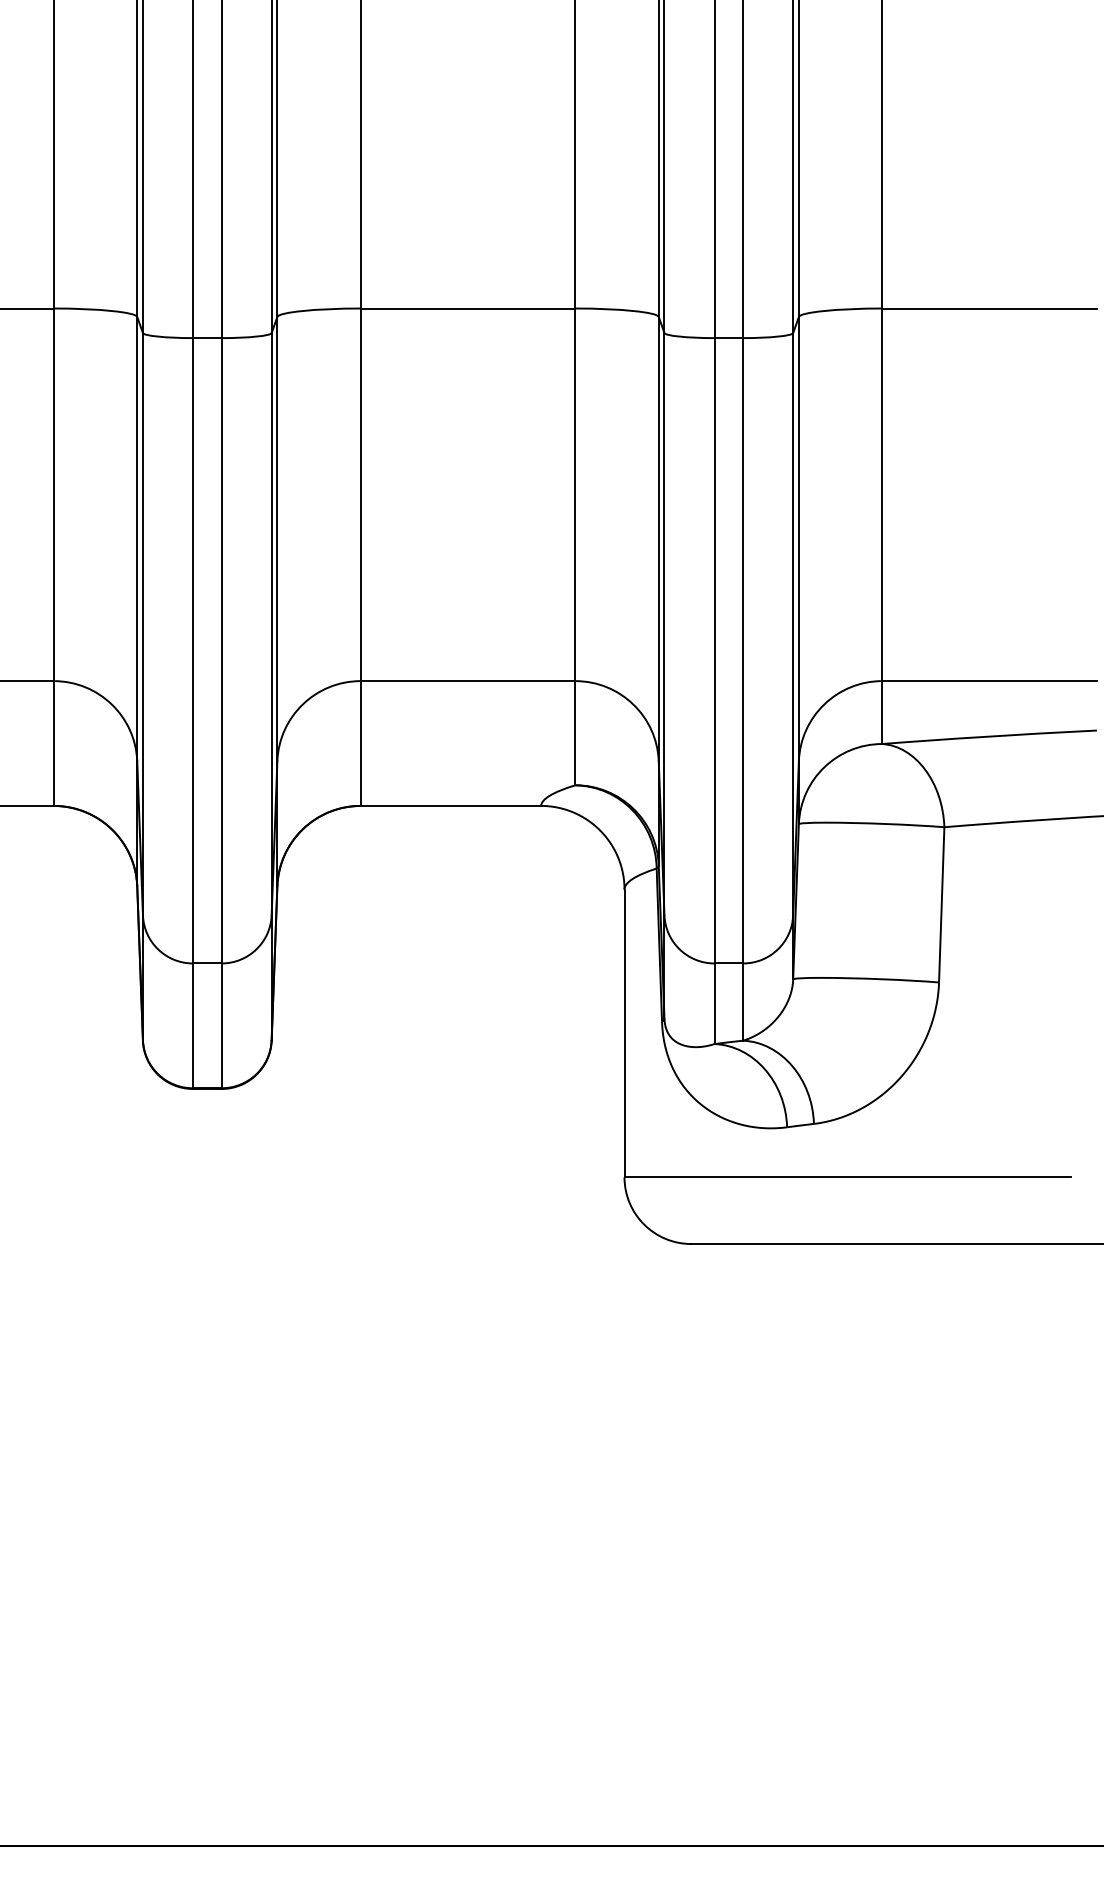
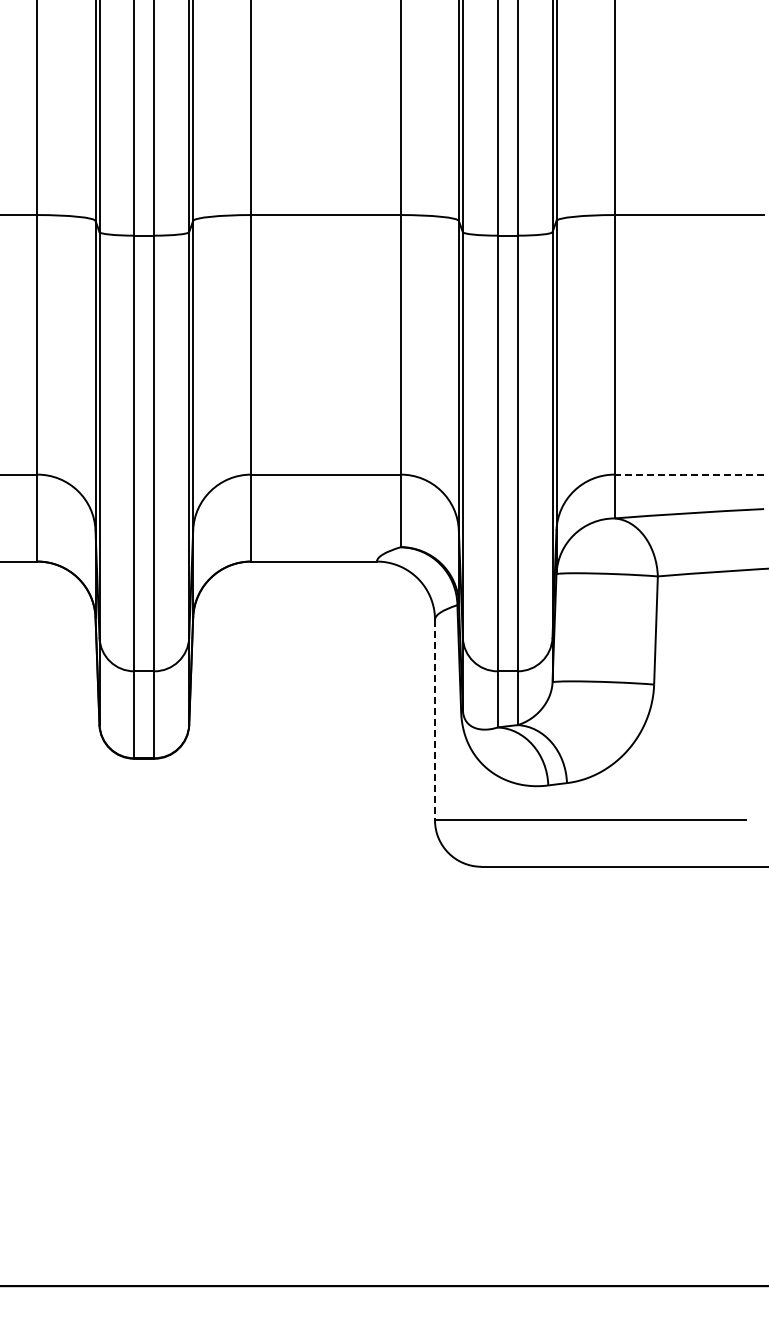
line: (989, 680) -> (689, 474), solid -> dashed
line: (625, 1034) -> (435, 720), solid -> dashed

